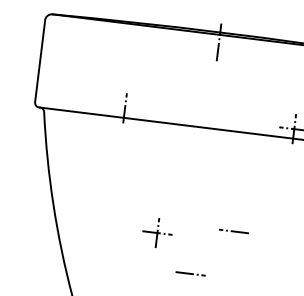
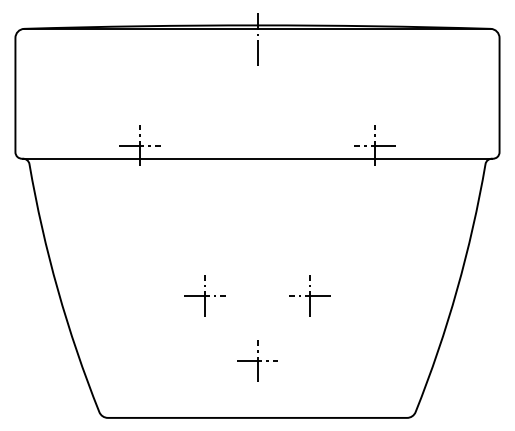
line: (124, 108) -> (139, 145), added
line: (233, 231) -> (309, 295), added
part: (157, 232) -> (204, 295), moved
line: (190, 273) -> (257, 361), added

